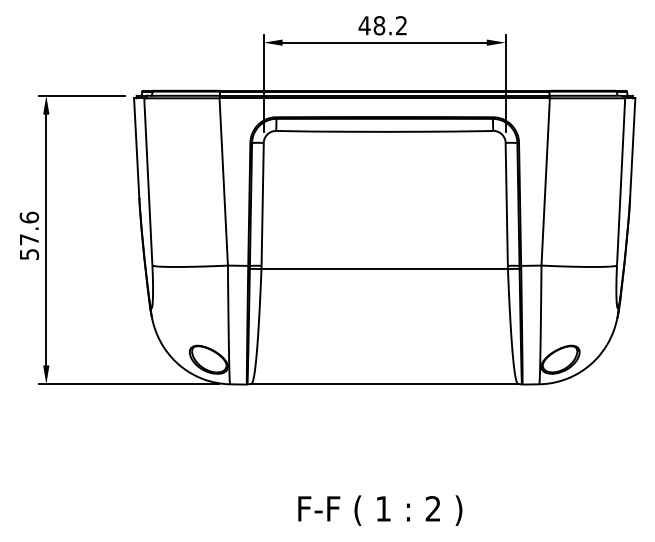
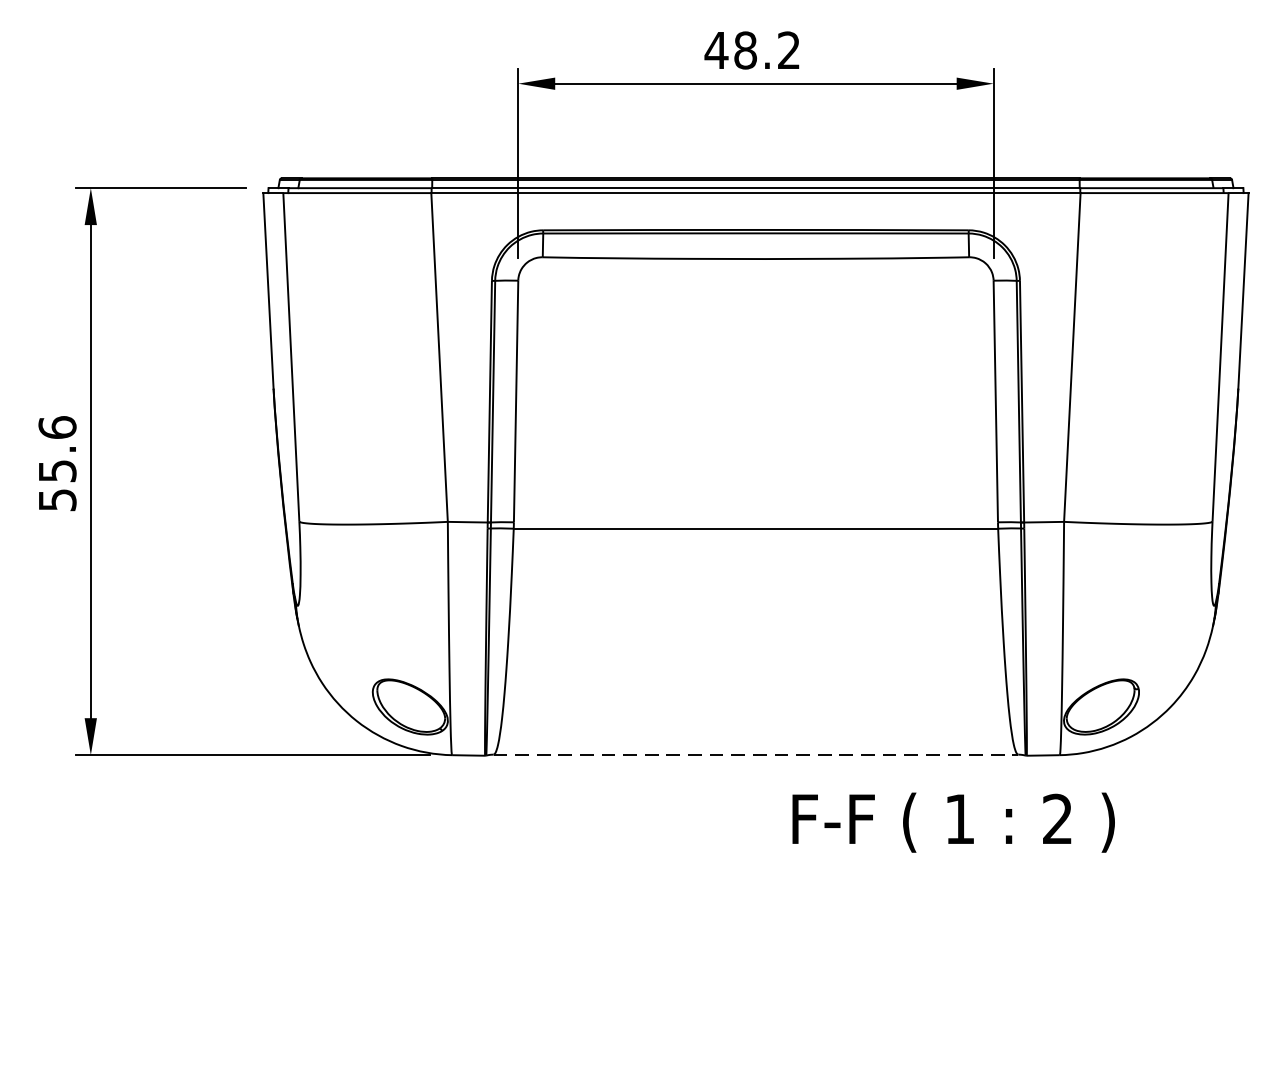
text: (29, 239) -> (57, 470), 57.6 -> 55.6
line: (384, 384) -> (755, 755), solid -> dashed
text: (380, 510) -> (954, 822), moved

